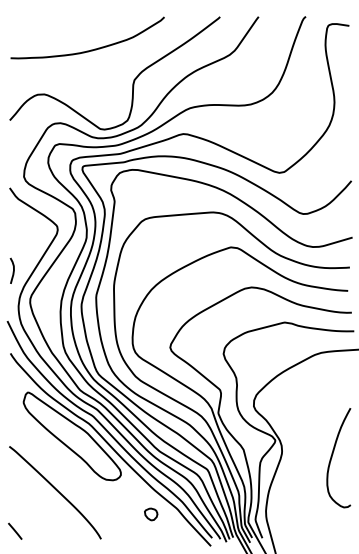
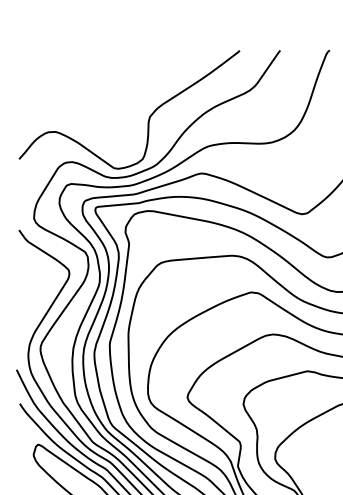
curve: (90, 49) -> (103, 84), removed
curve: (12, 271) -> (21, 317), removed

